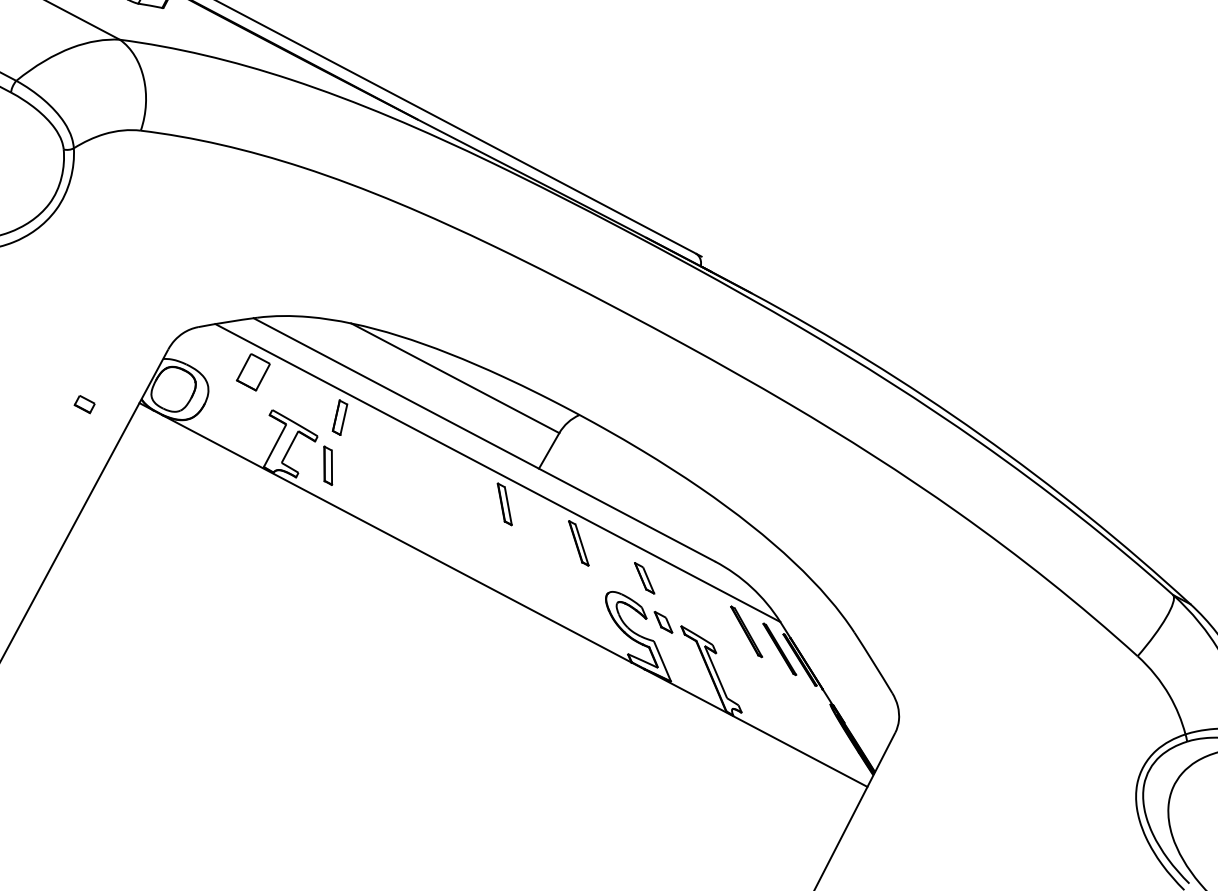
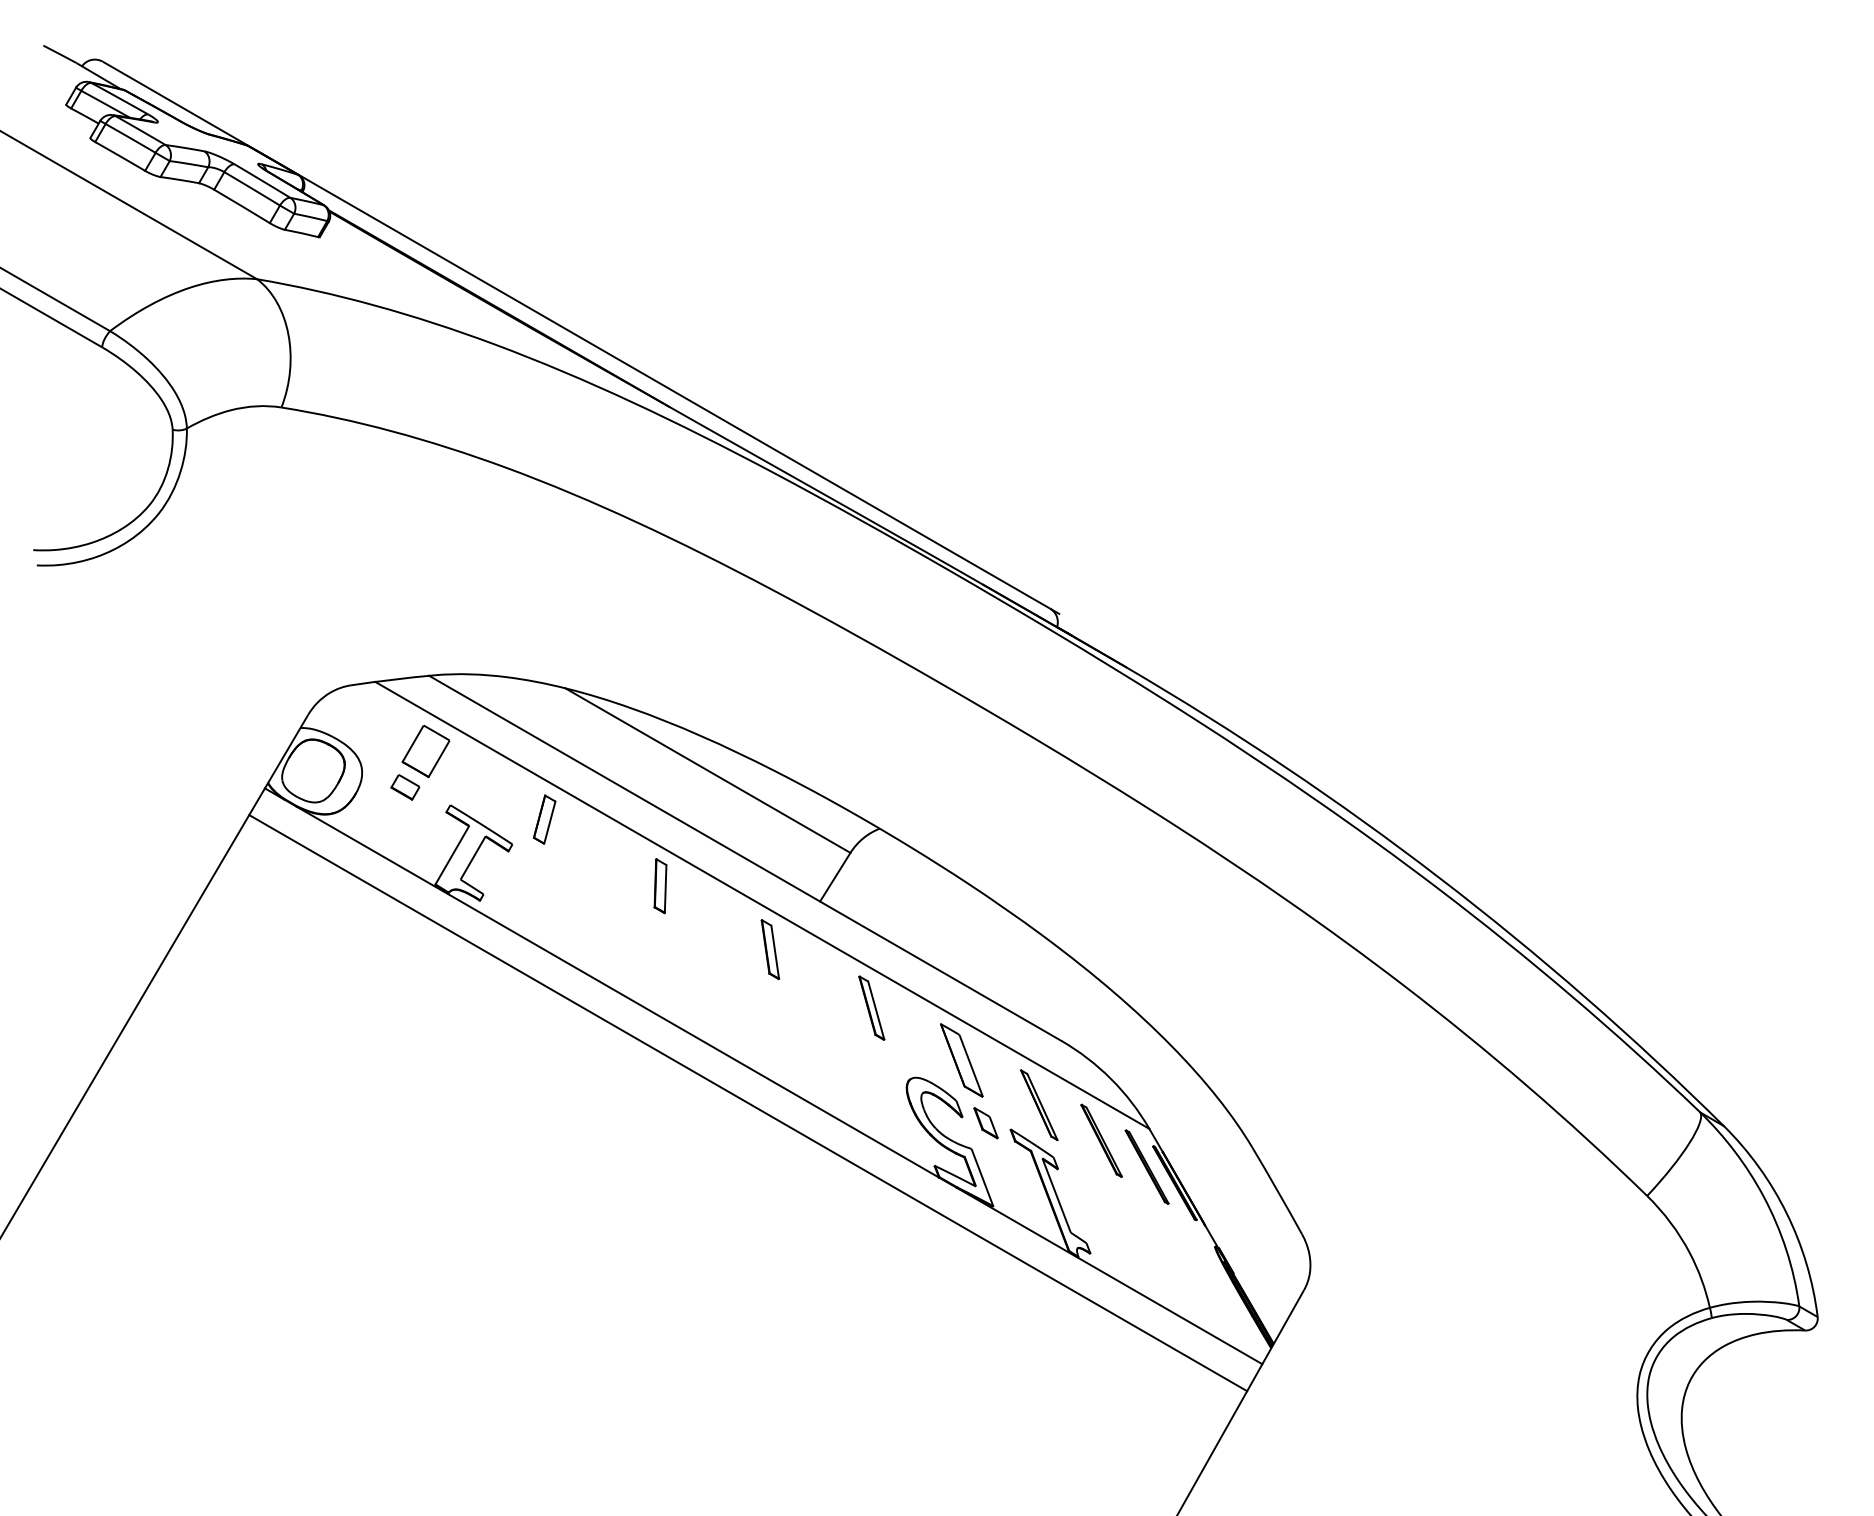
part: (84, 404) -> (405, 787), moved
part: (328, 466) -> (660, 886), moved
part: (644, 578) -> (961, 1060), size x1.67
part: (701, 608) -> (1039, 1105), added
line: (493, 614) -> (748, 1103), added

